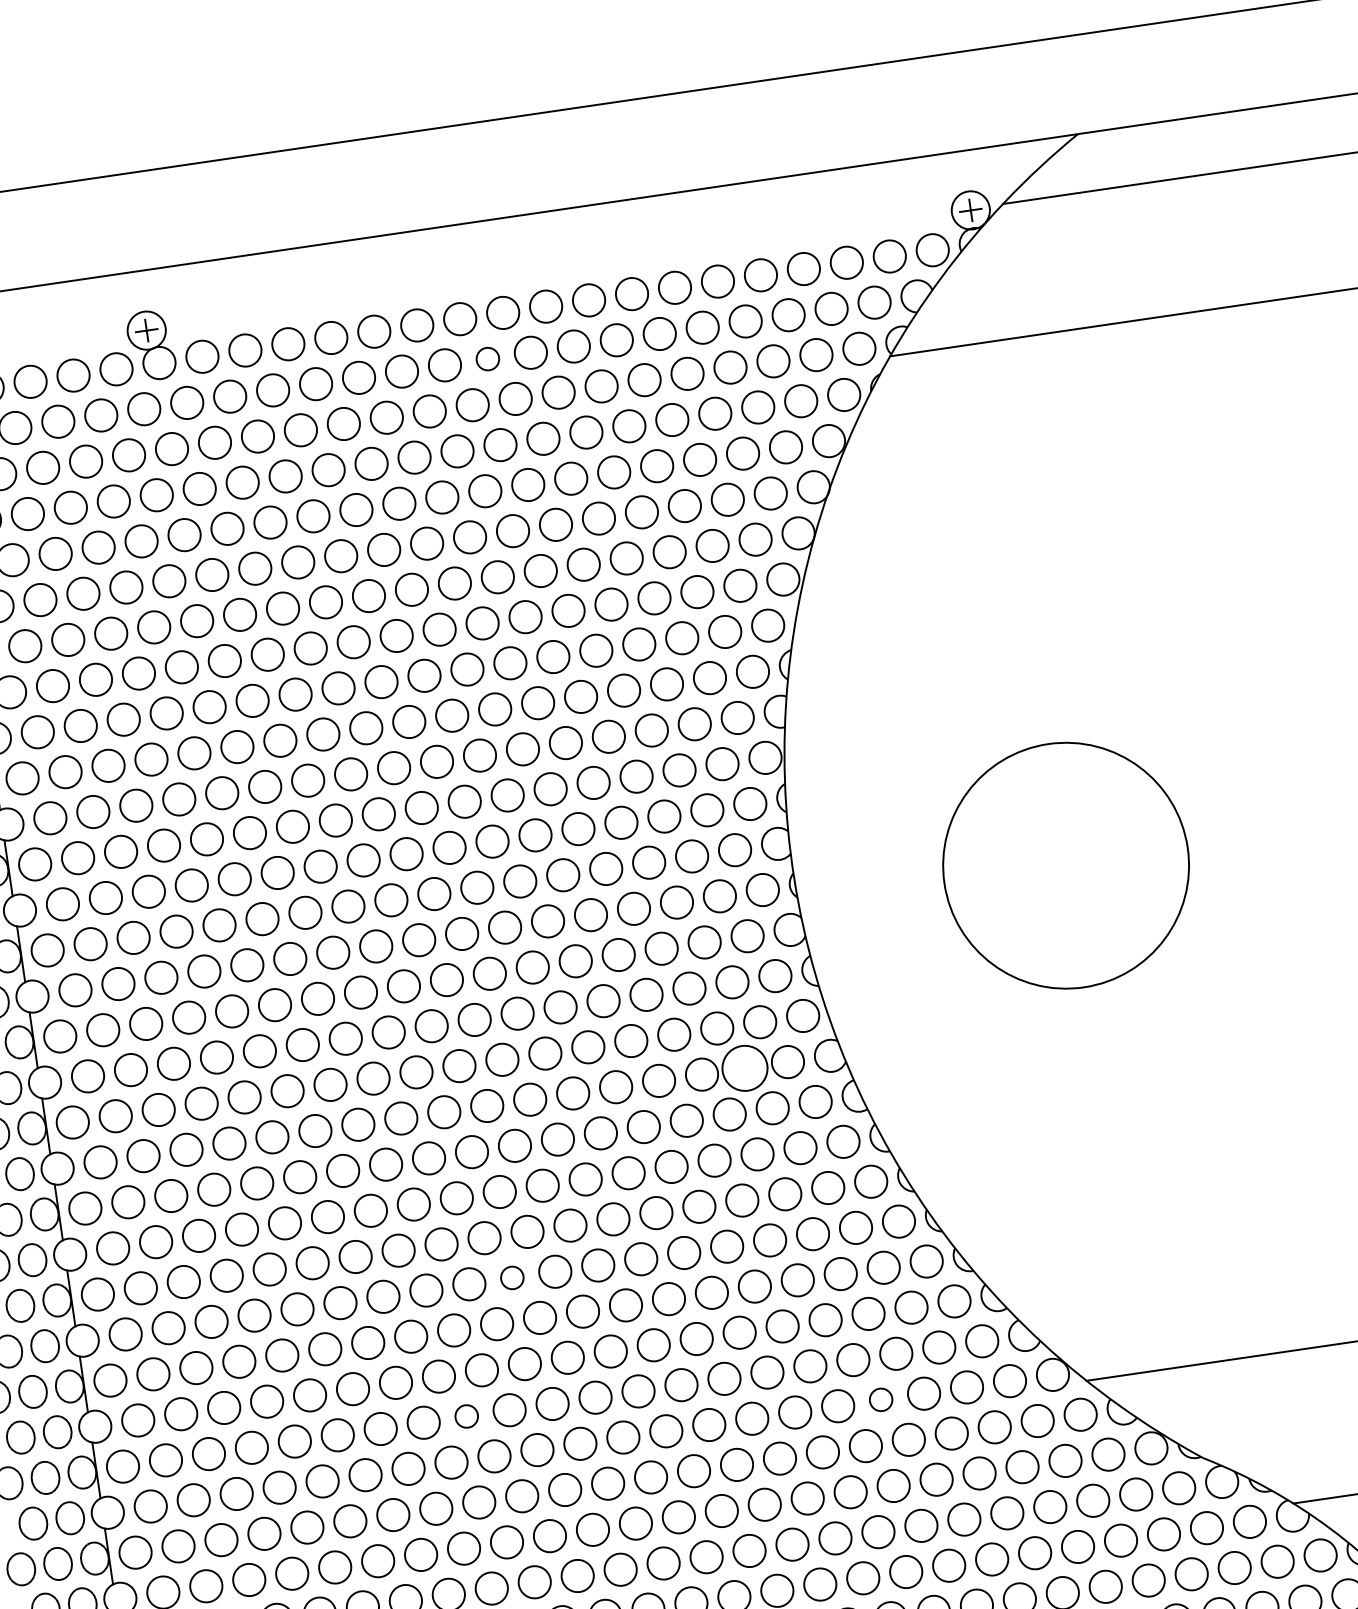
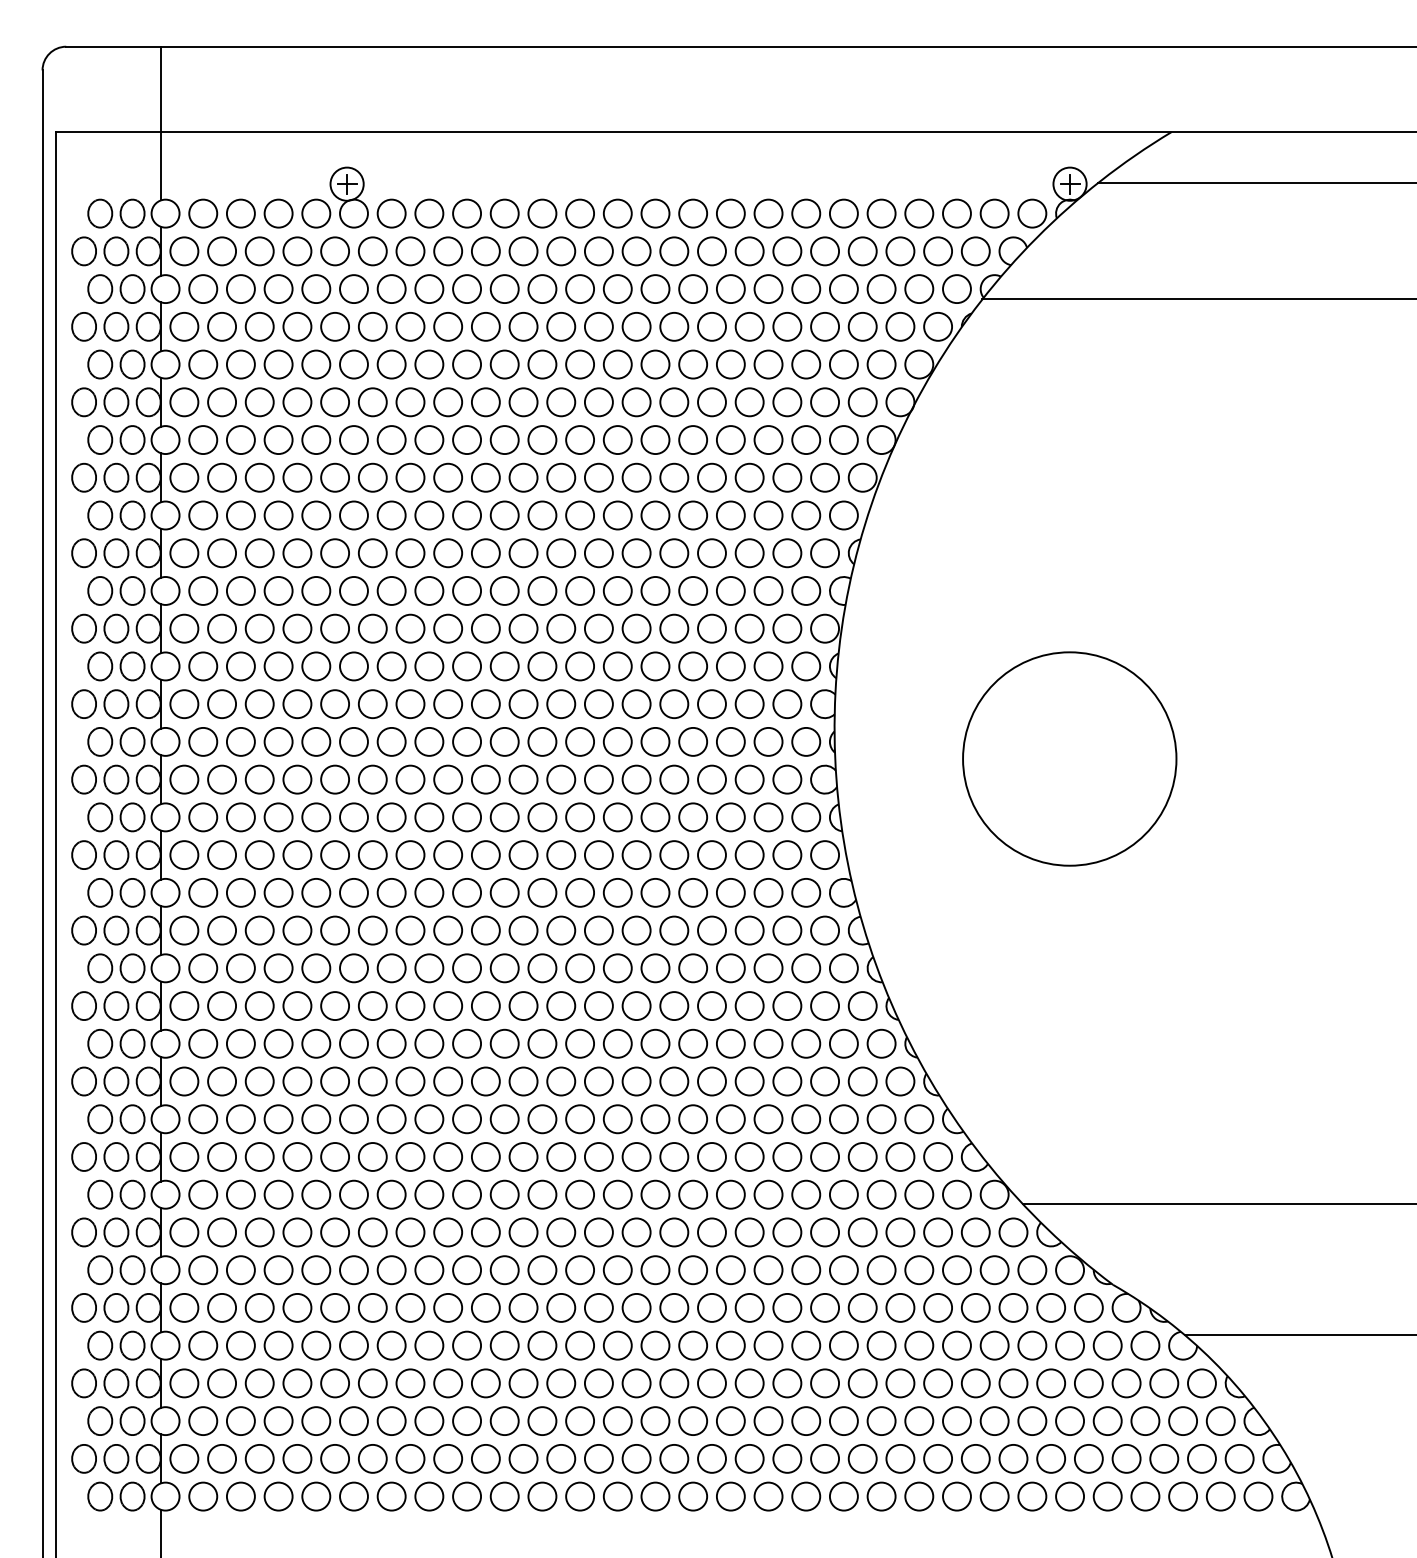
circle: (487, 359) -> (636, 251), size x1.43
circle: (744, 1067) -> (768, 892), size x0.71
circle: (512, 1277) -> (542, 1043), size x1.43
circle: (880, 1399) -> (843, 1194), size x1.43
circle: (466, 1415) -> (485, 1156), size x1.43

